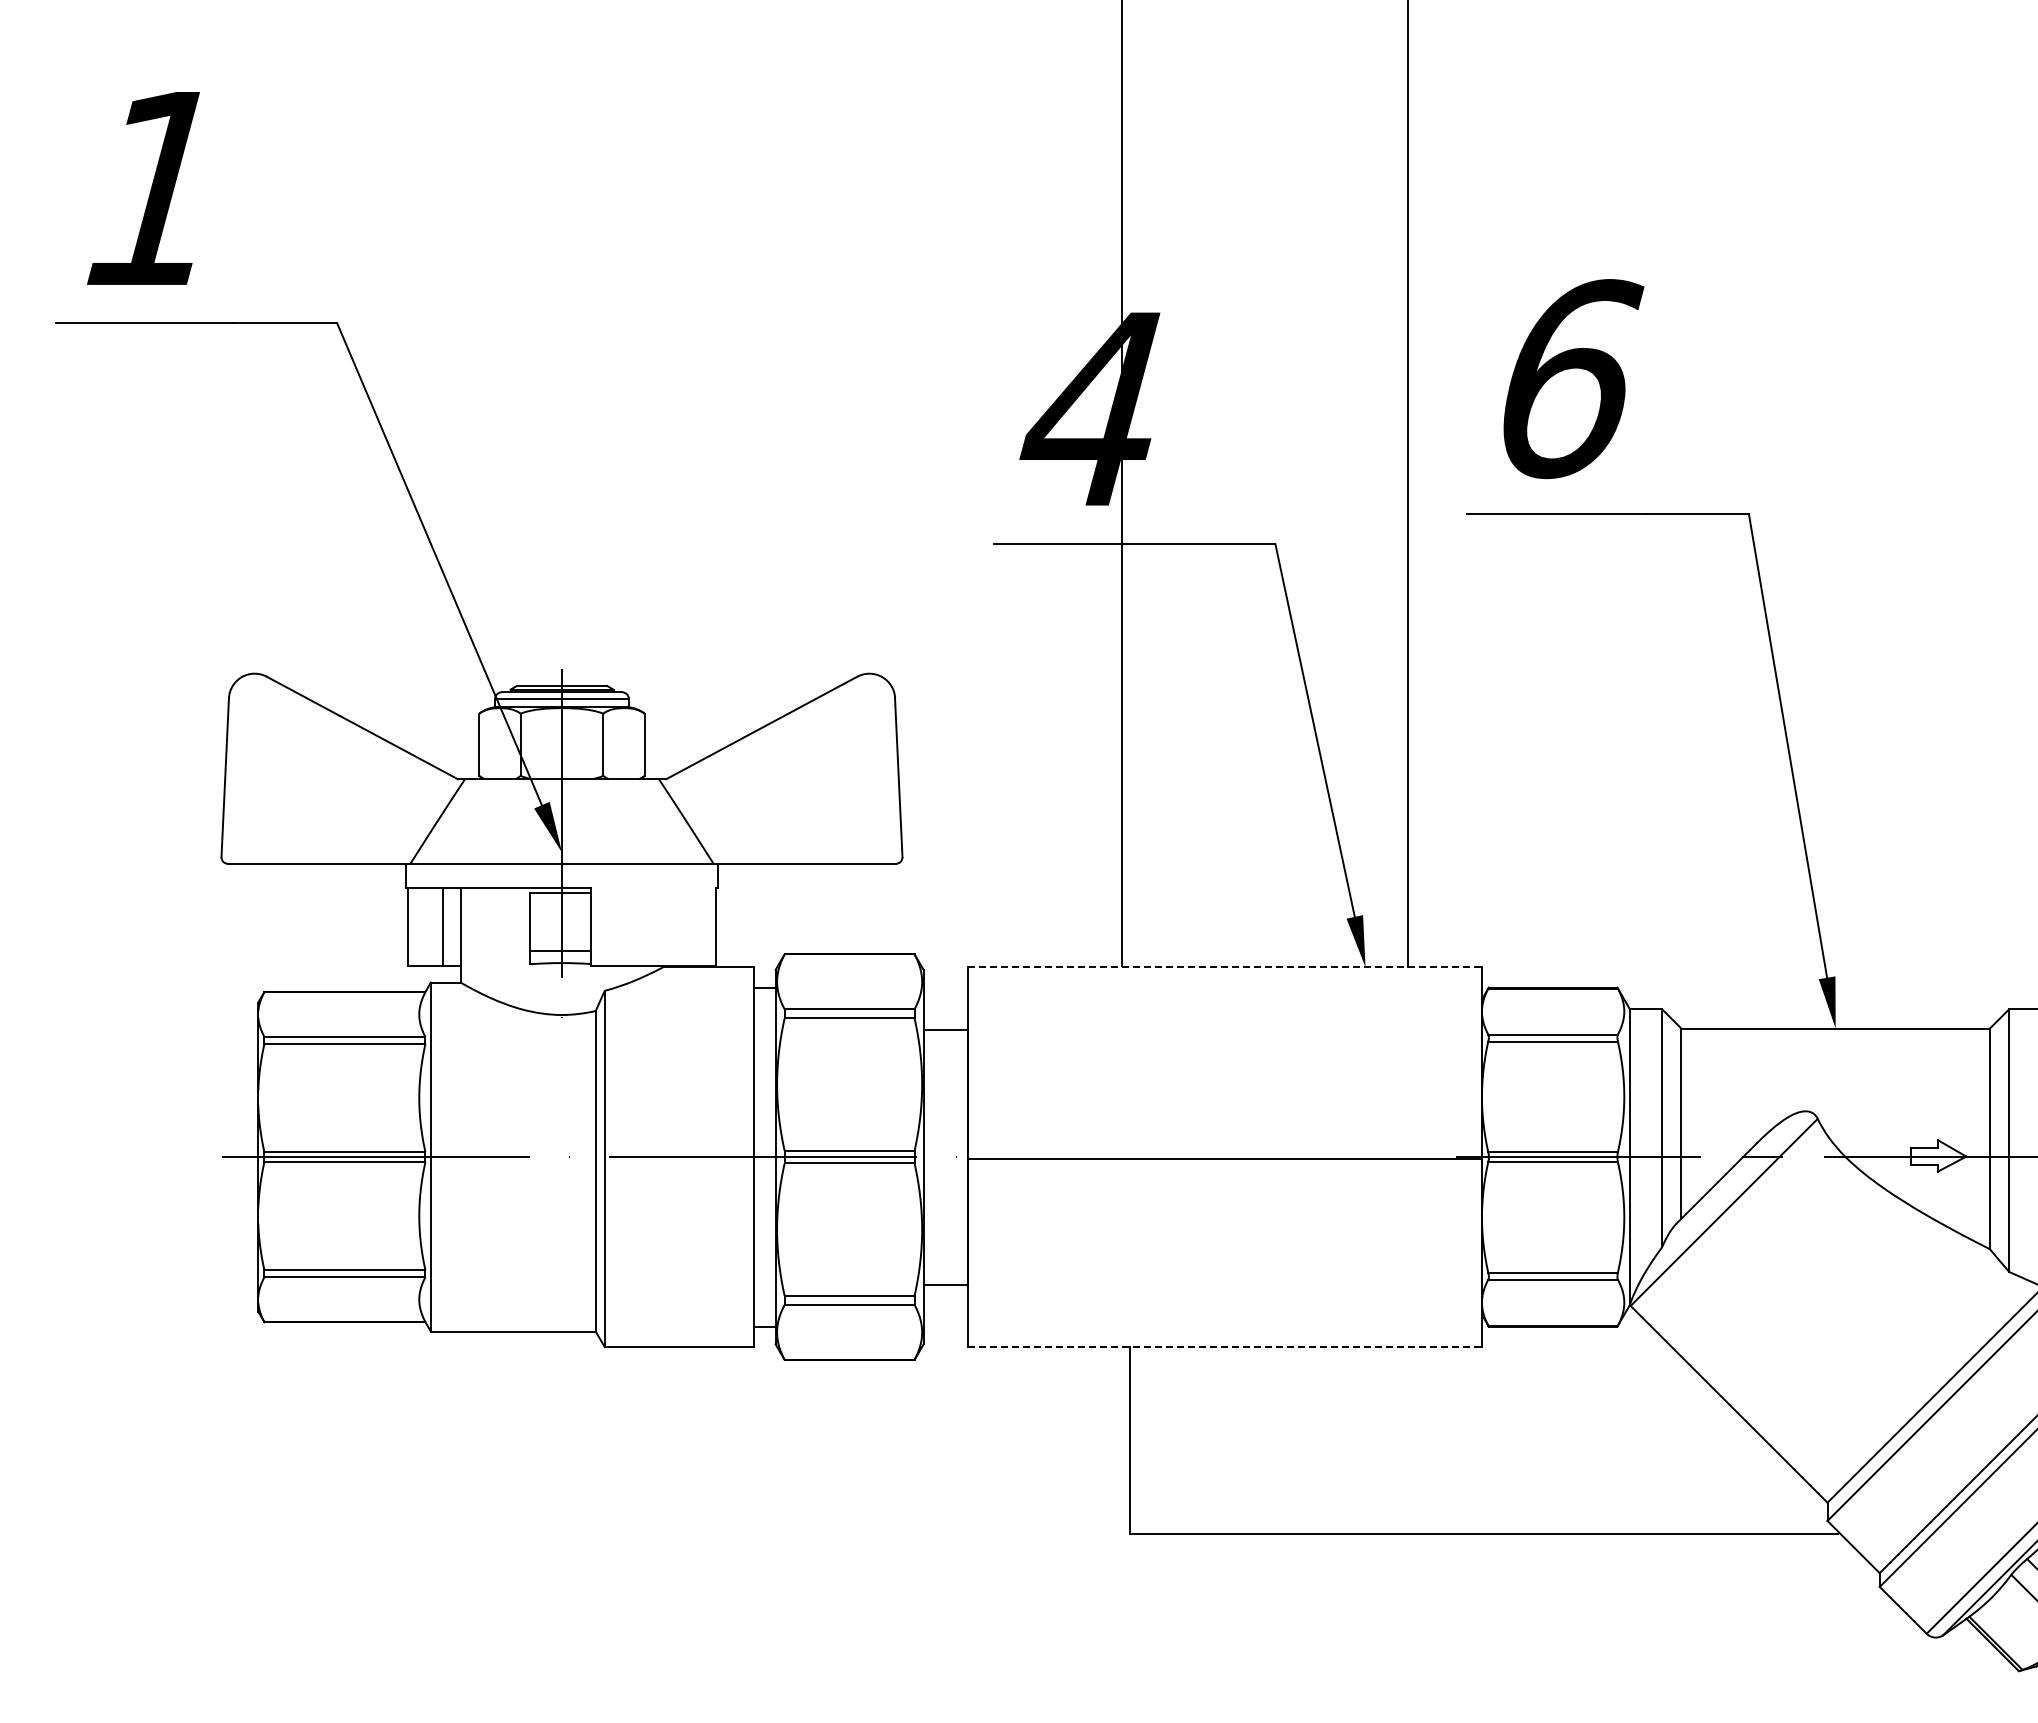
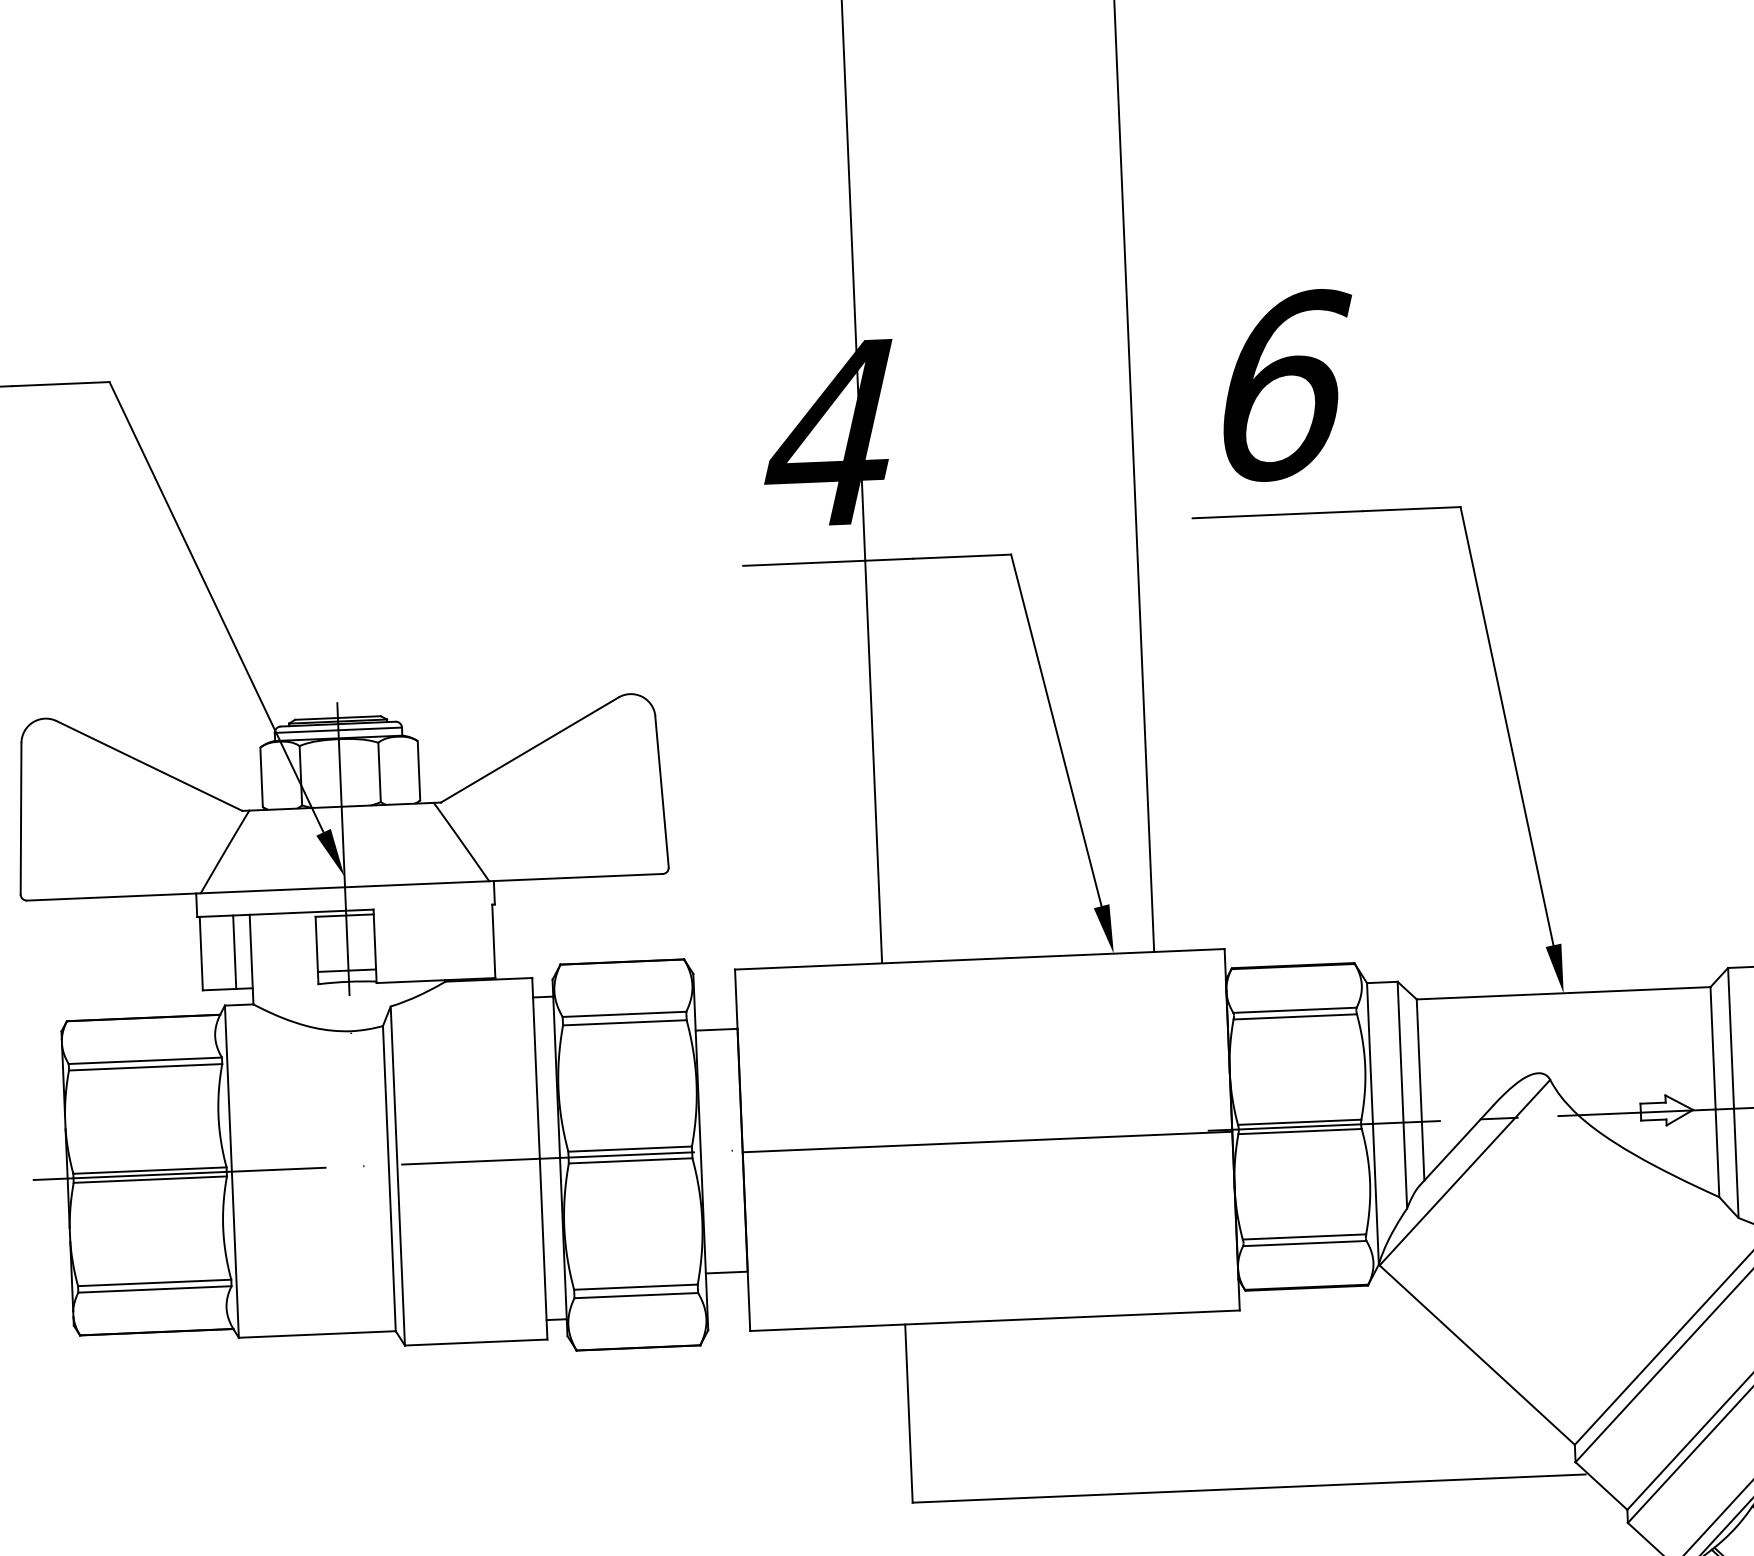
line: (1225, 967) -> (980, 959), dashed -> solid
line: (1225, 1347) -> (995, 1321), dashed -> solid

